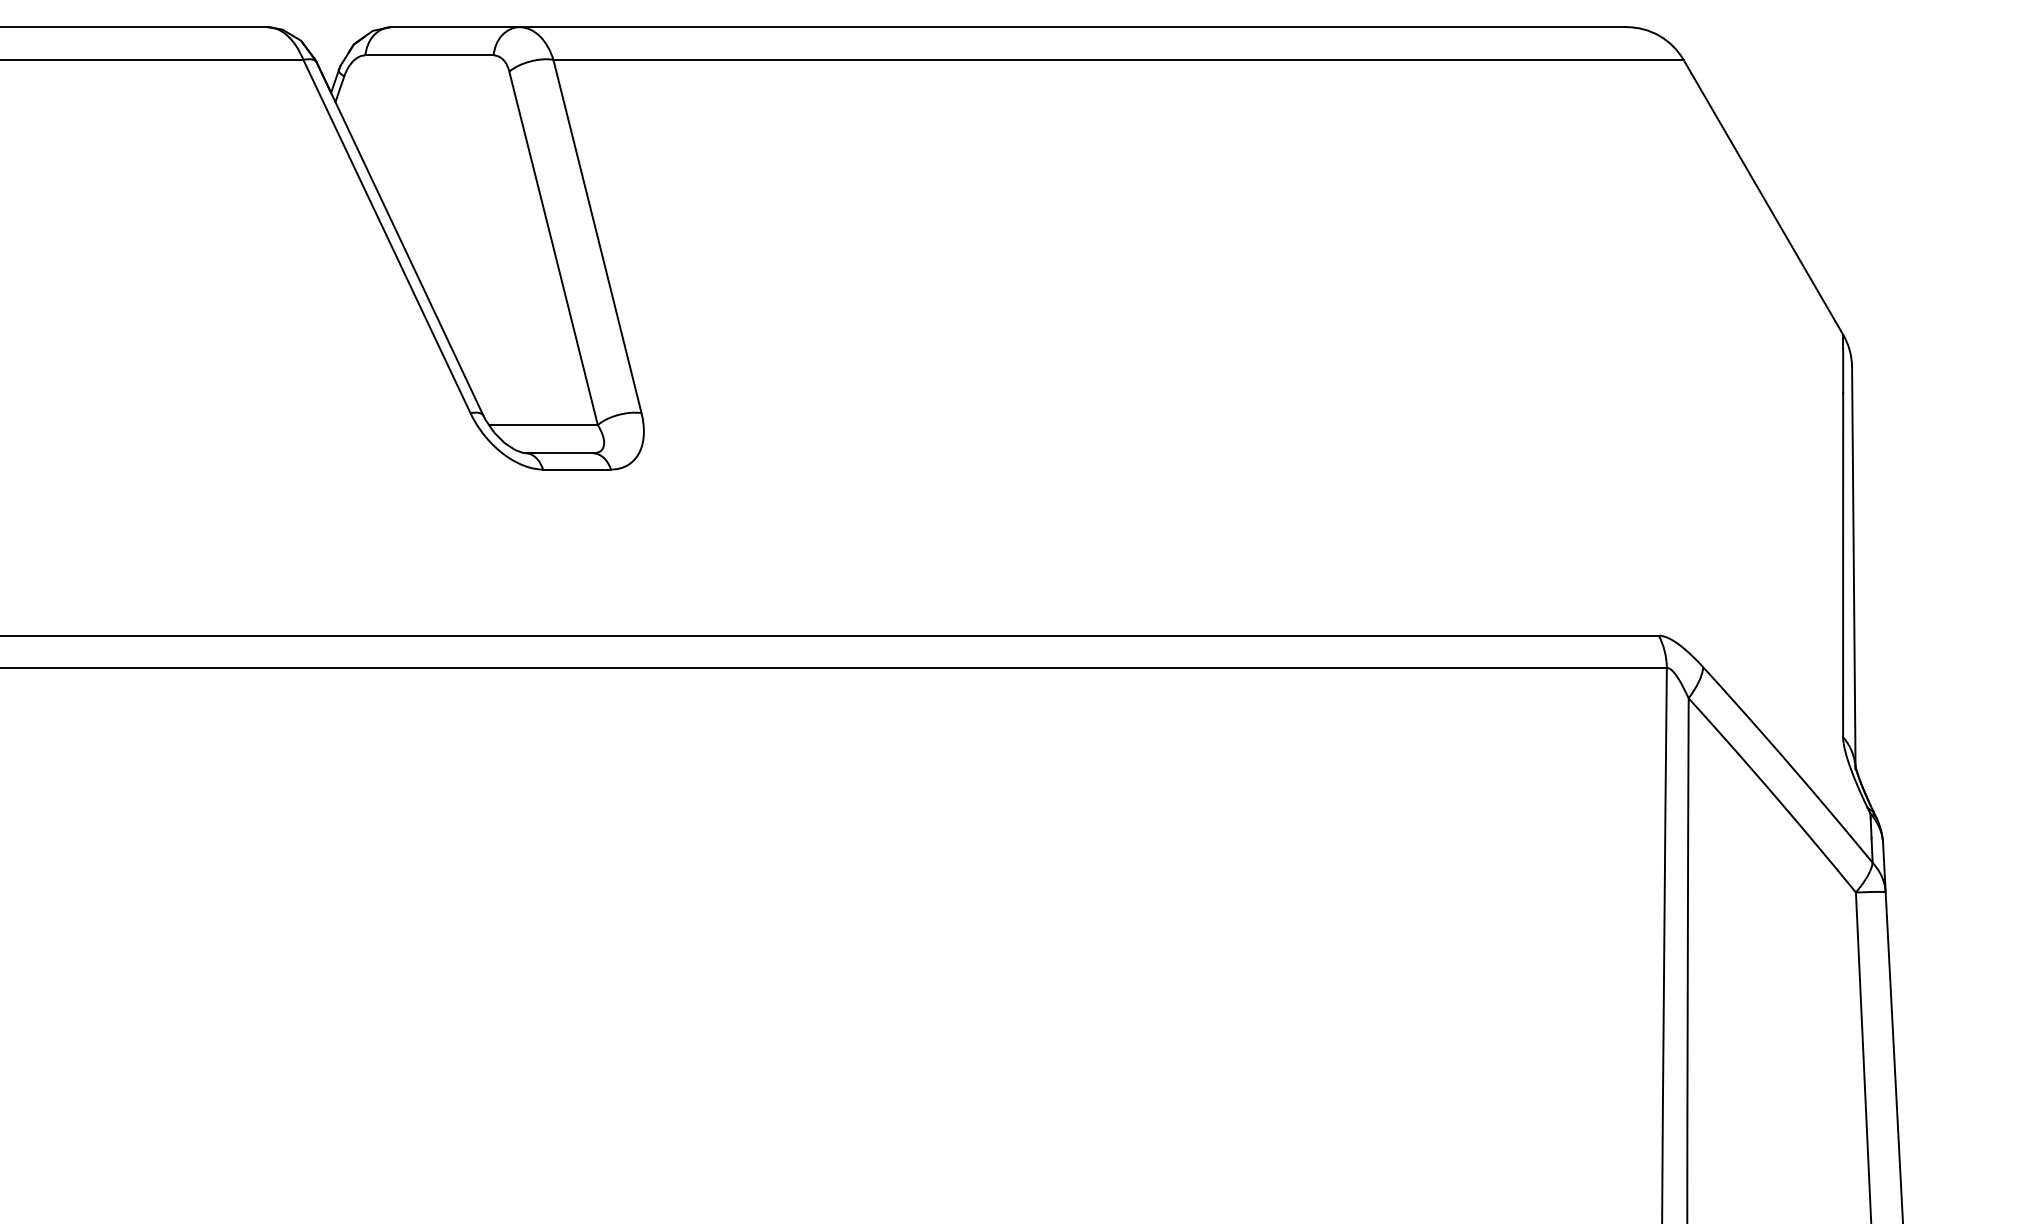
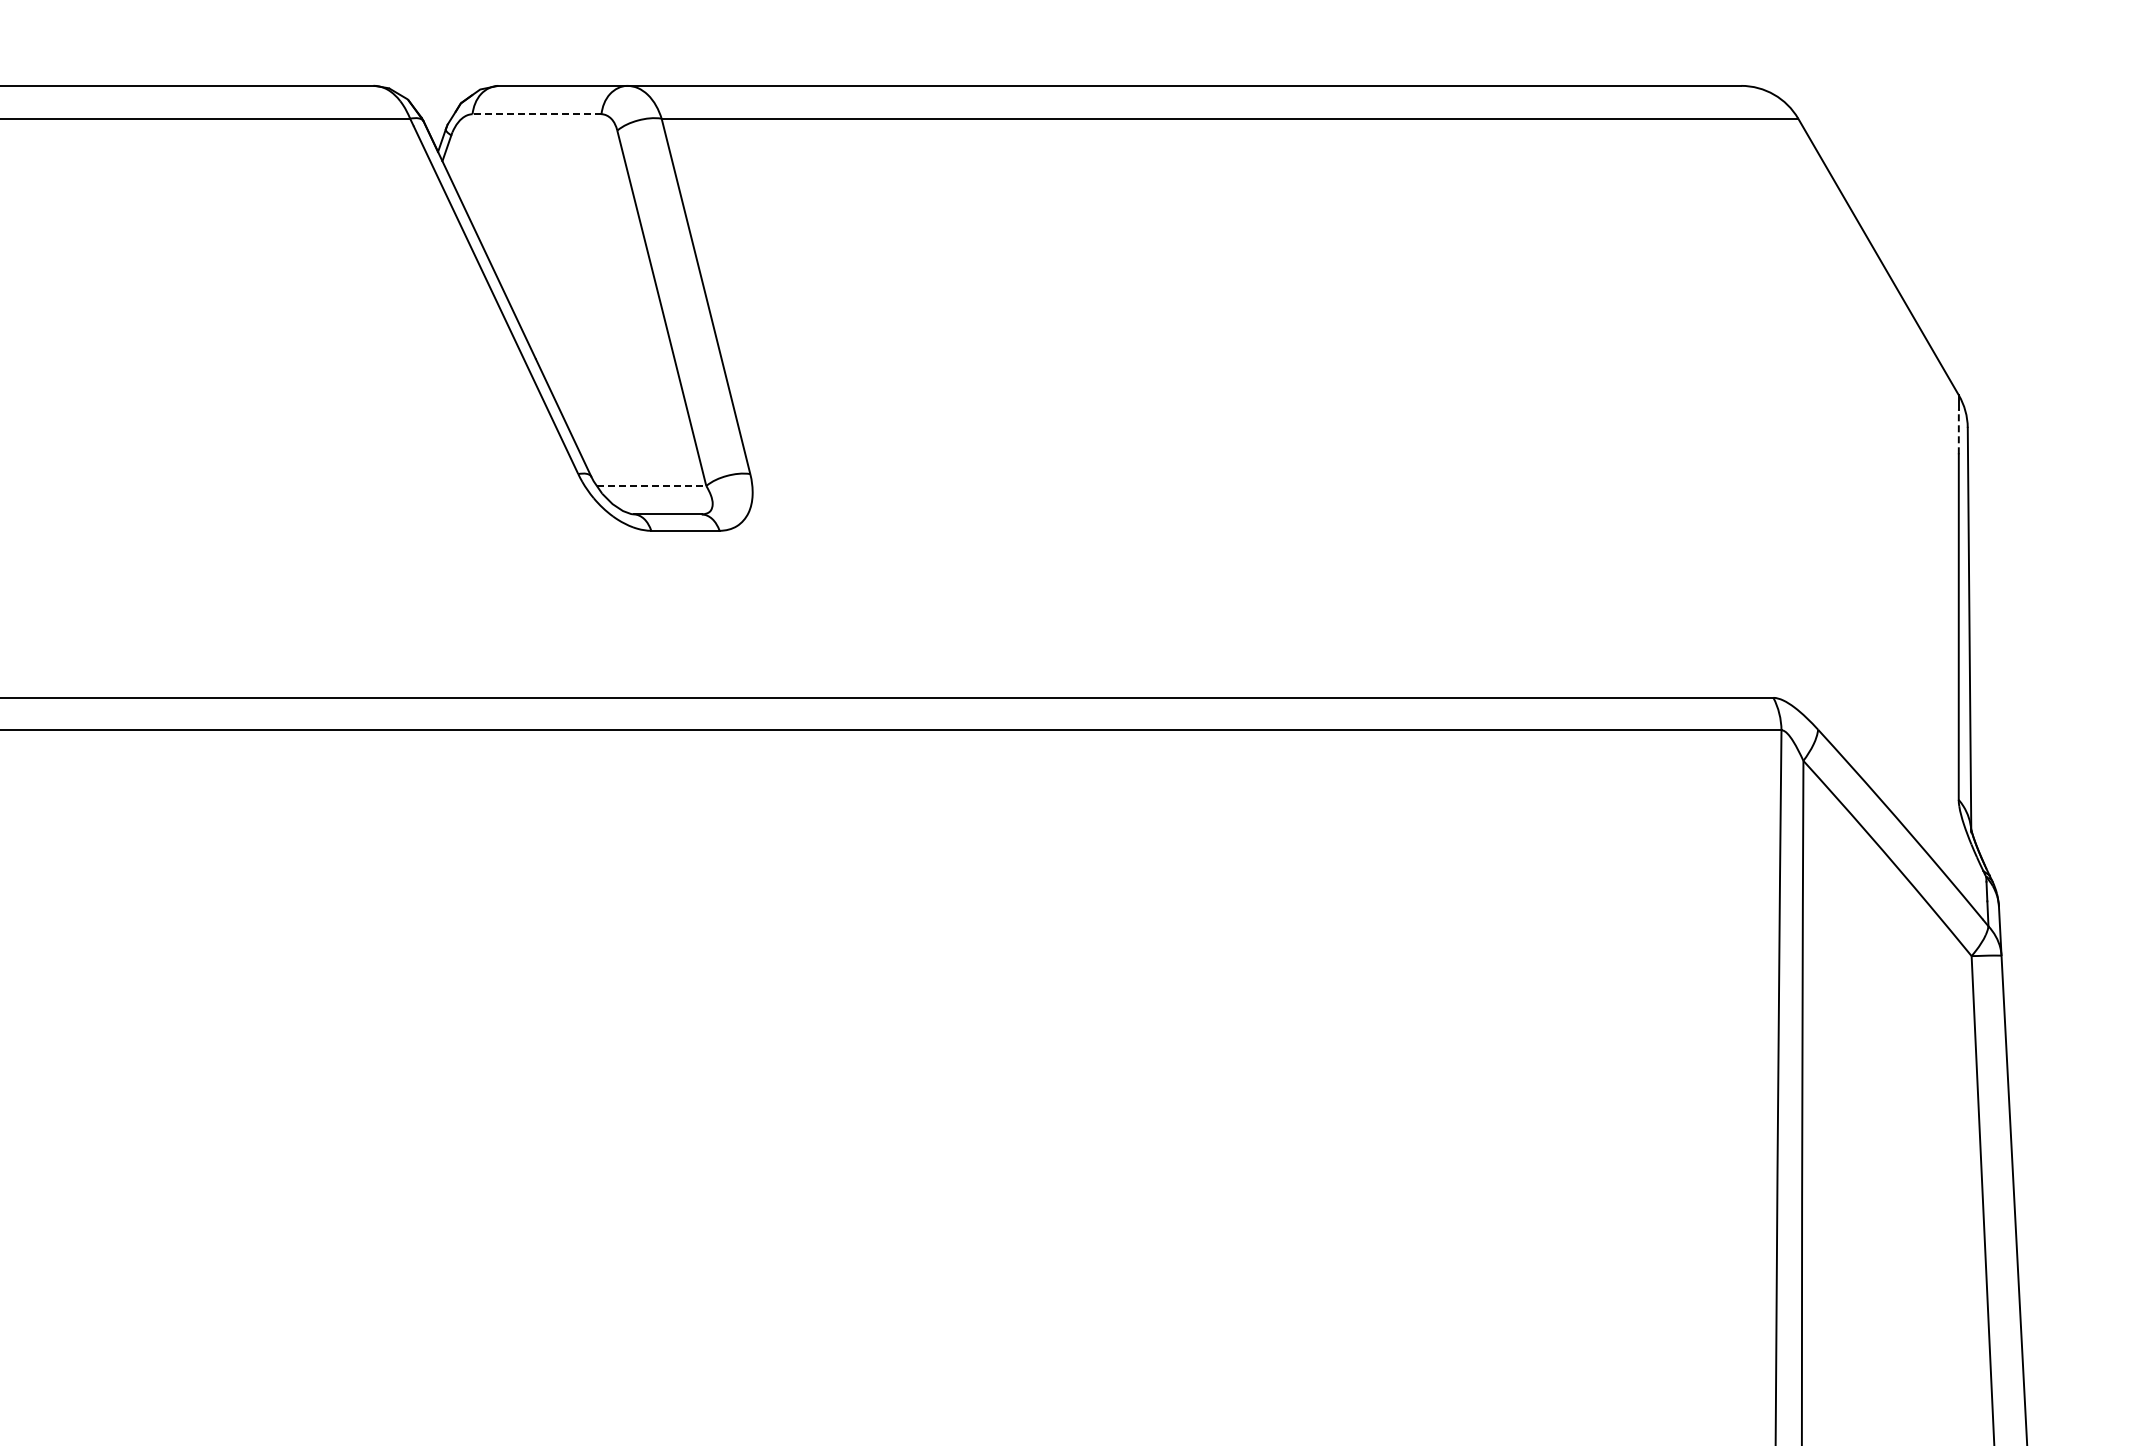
line: (428, 55) -> (536, 114), solid -> dashed
line: (1842, 370) -> (1958, 431), solid -> dashed
line: (543, 425) -> (651, 486), solid -> dashed

